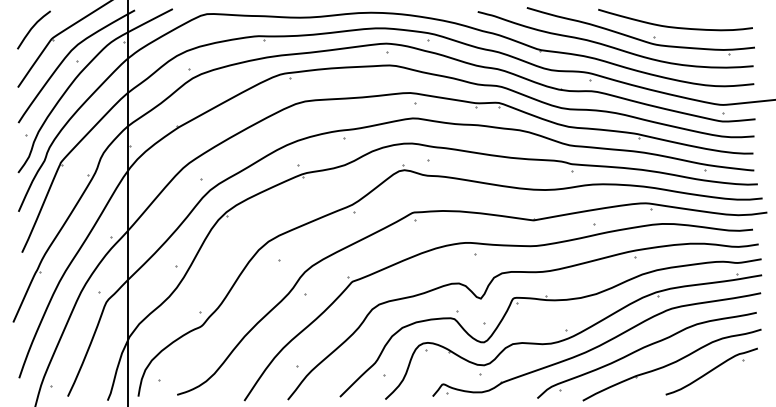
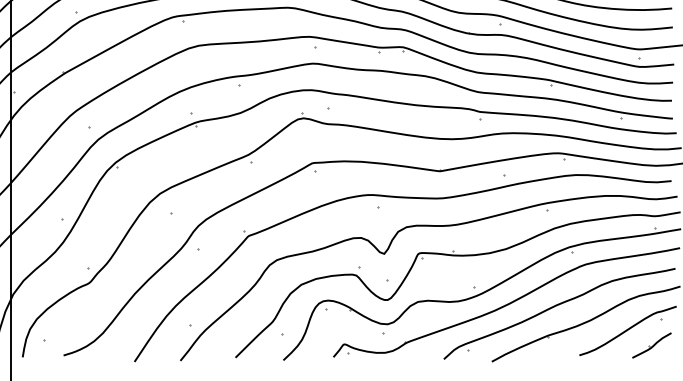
part: (734, 385) -> (651, 345), added

